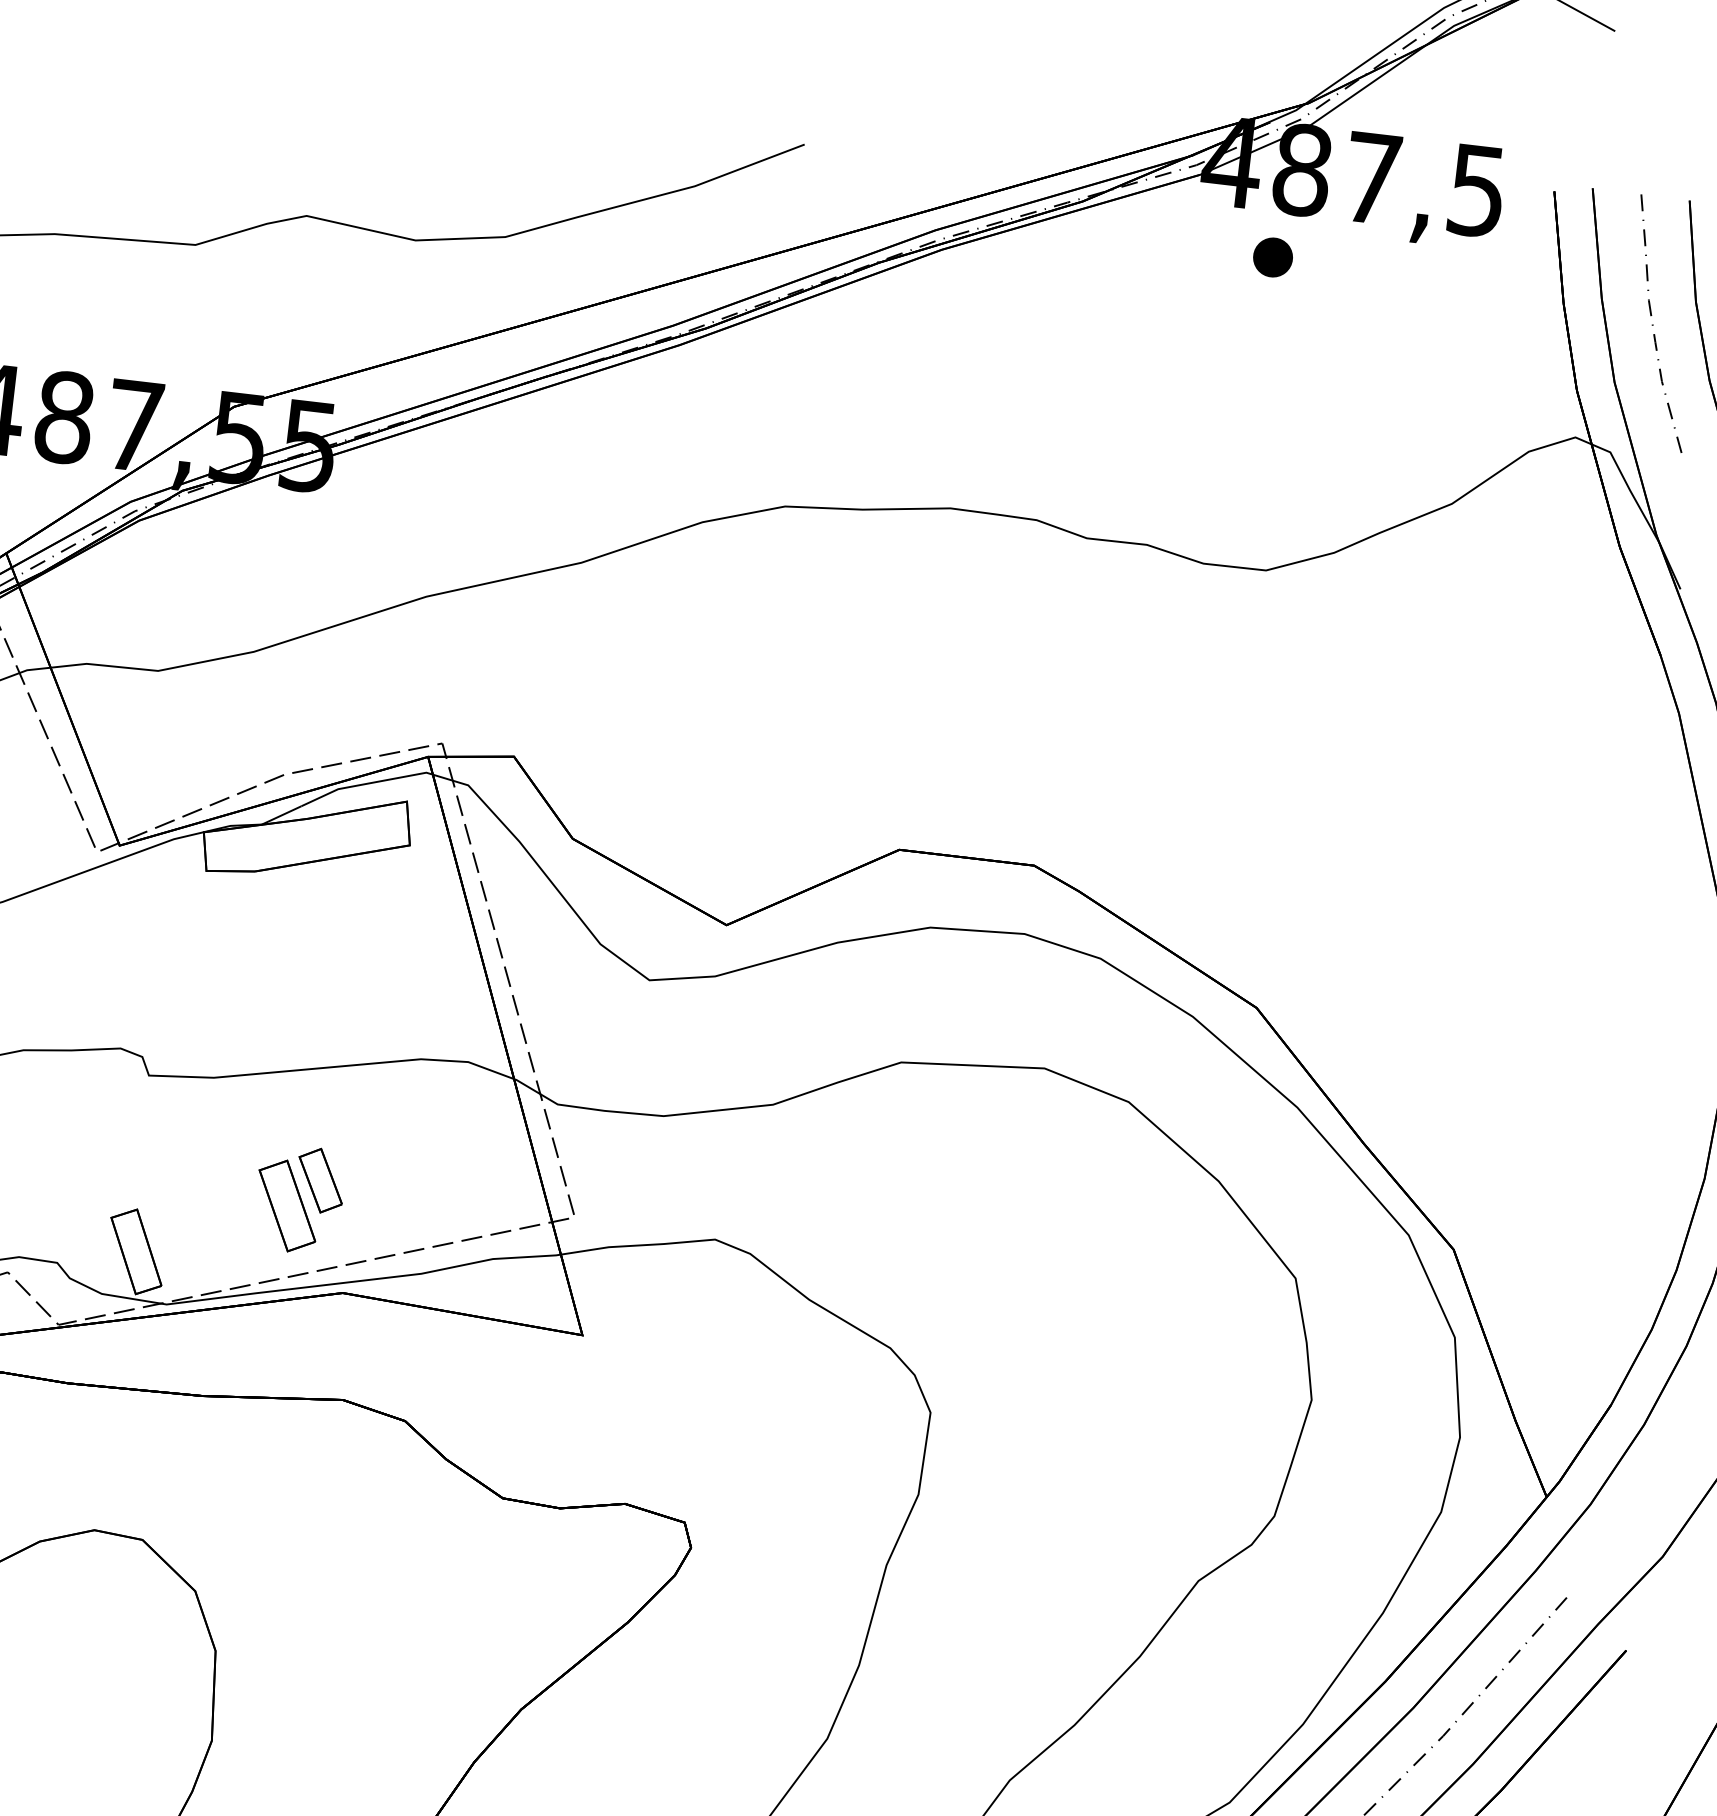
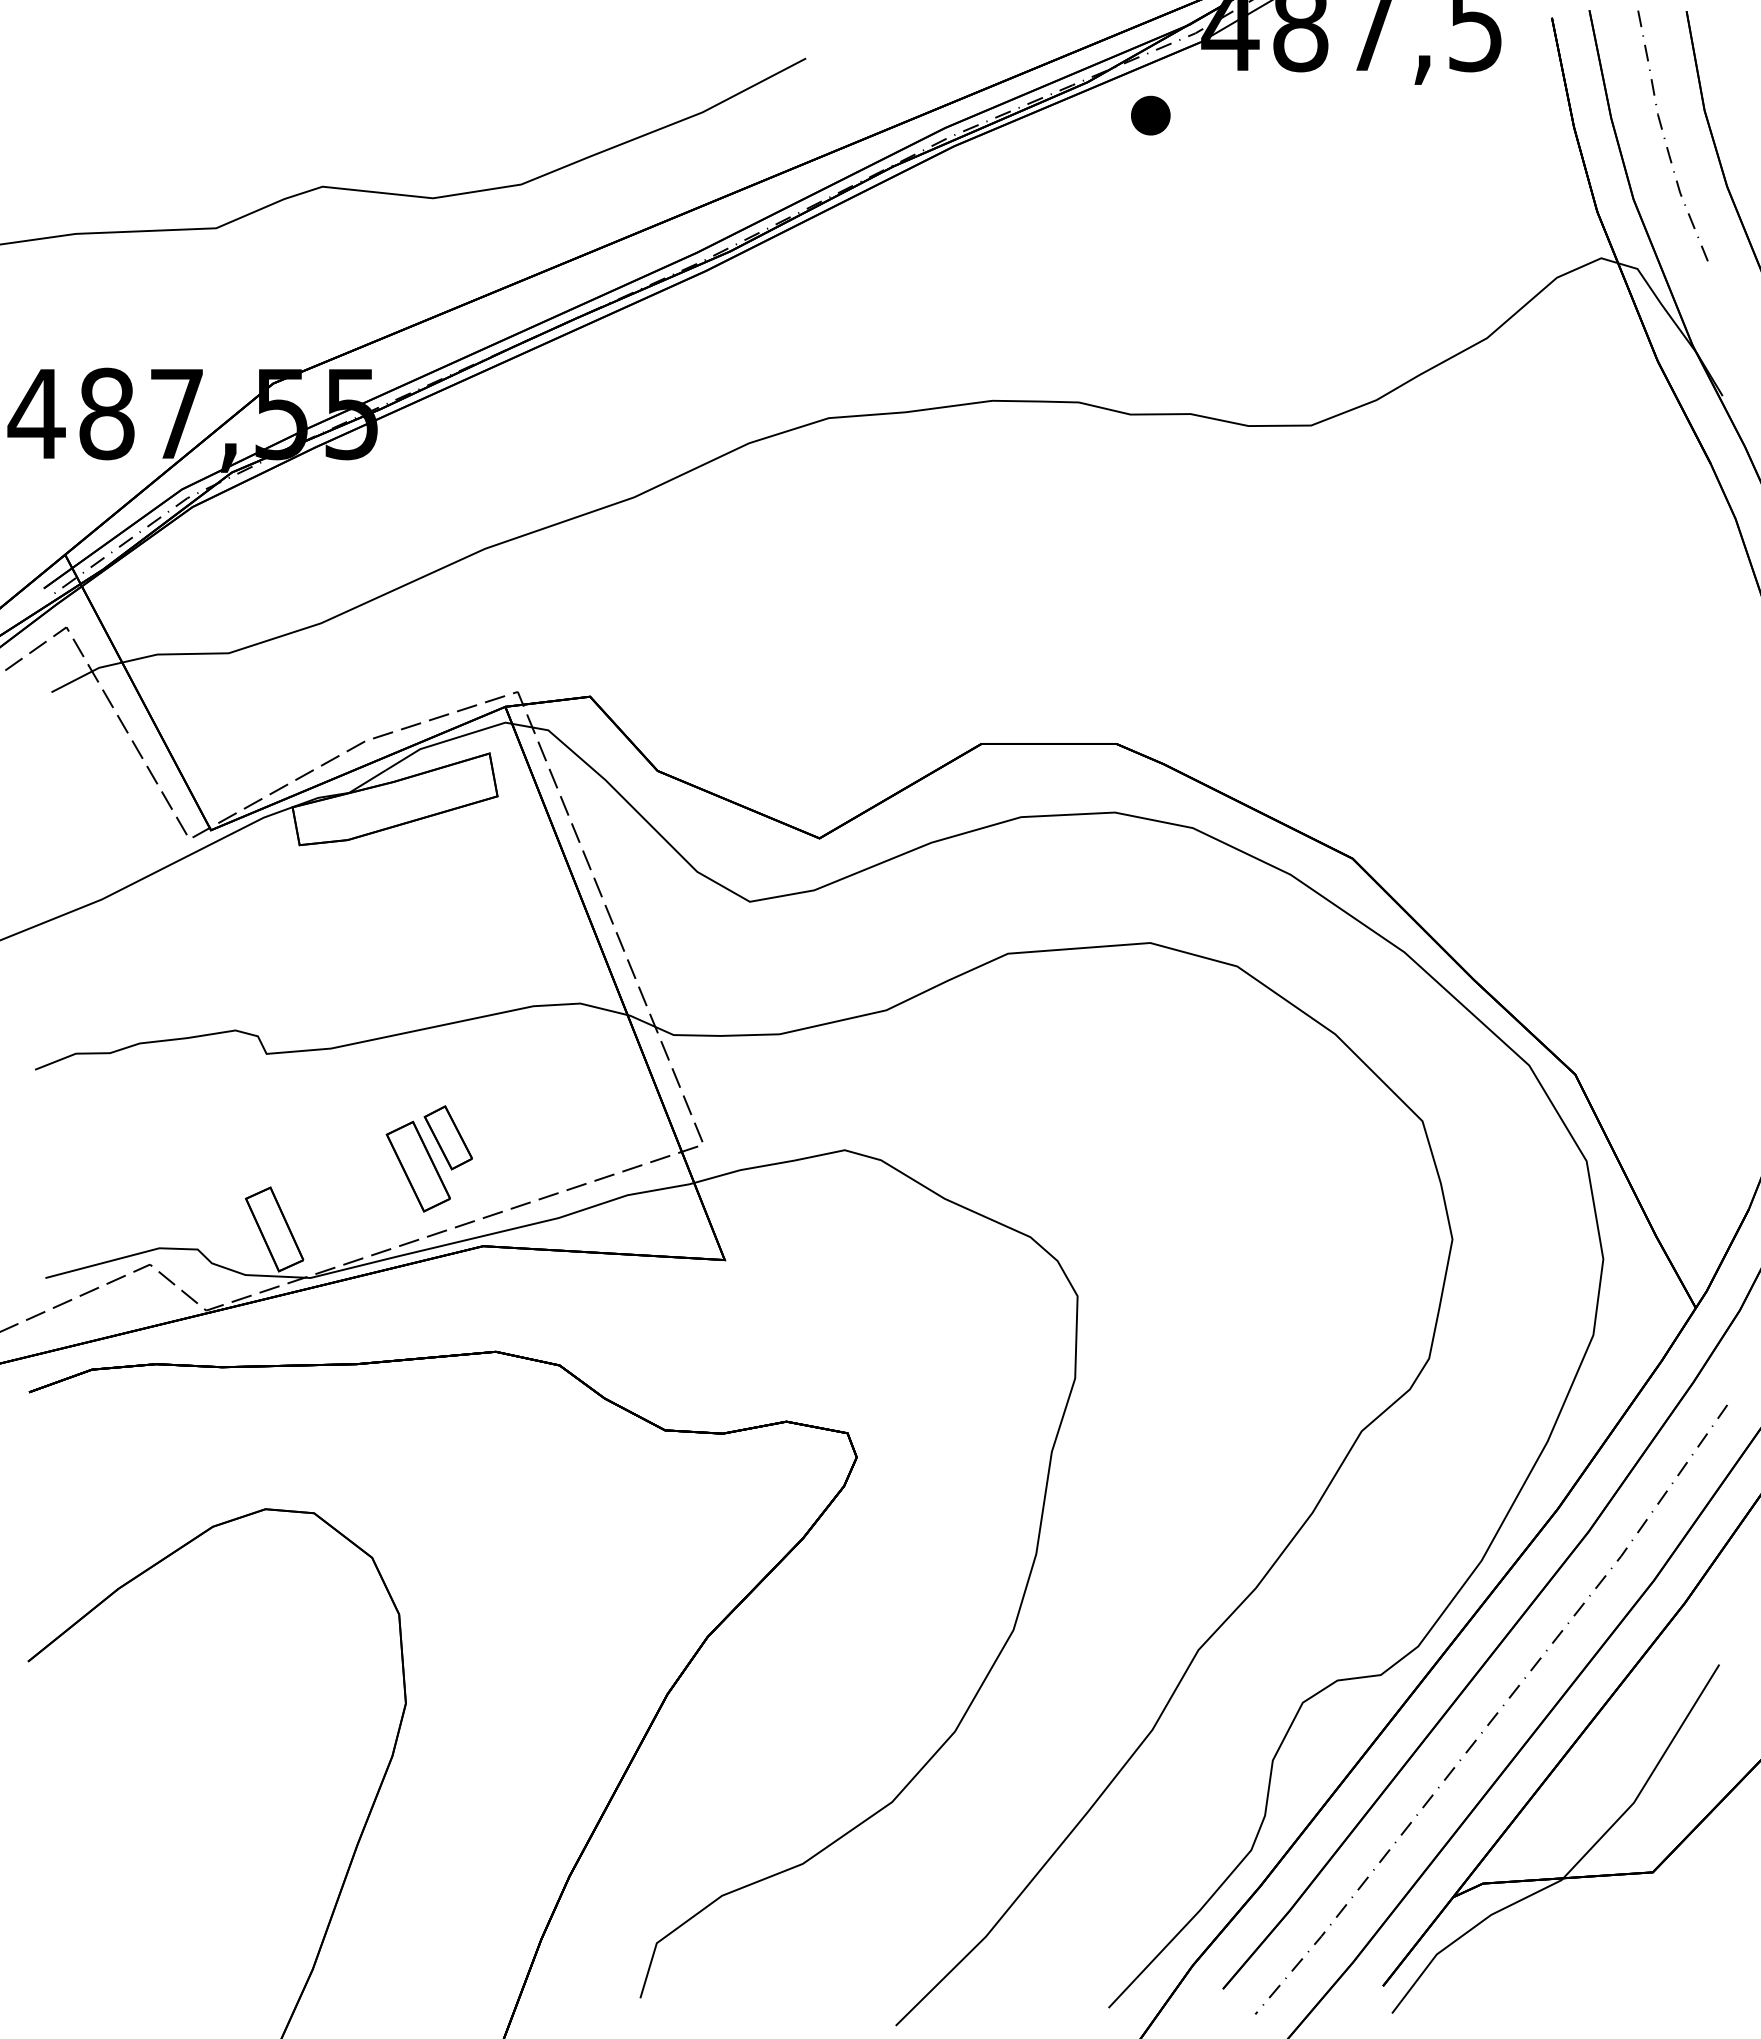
part: (1272, 257) -> (1150, 115), moved

